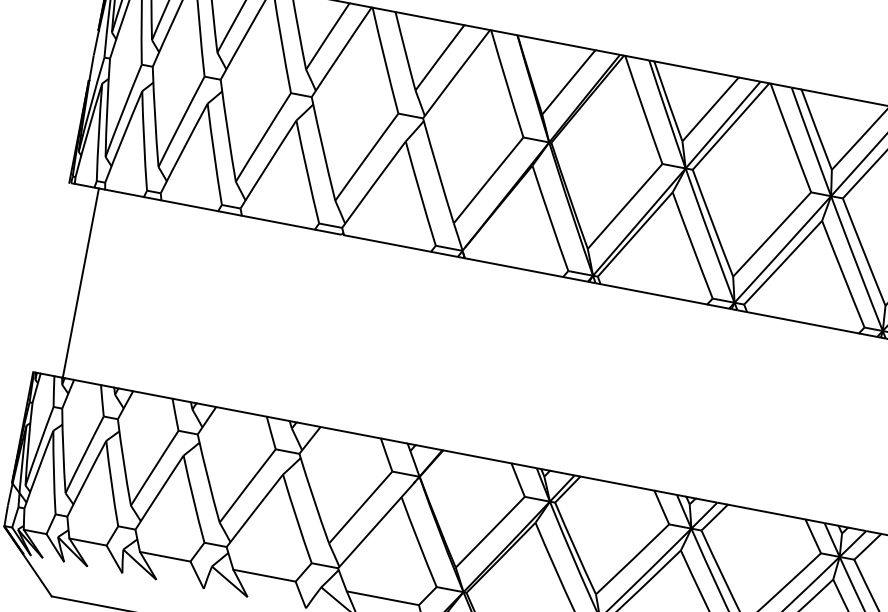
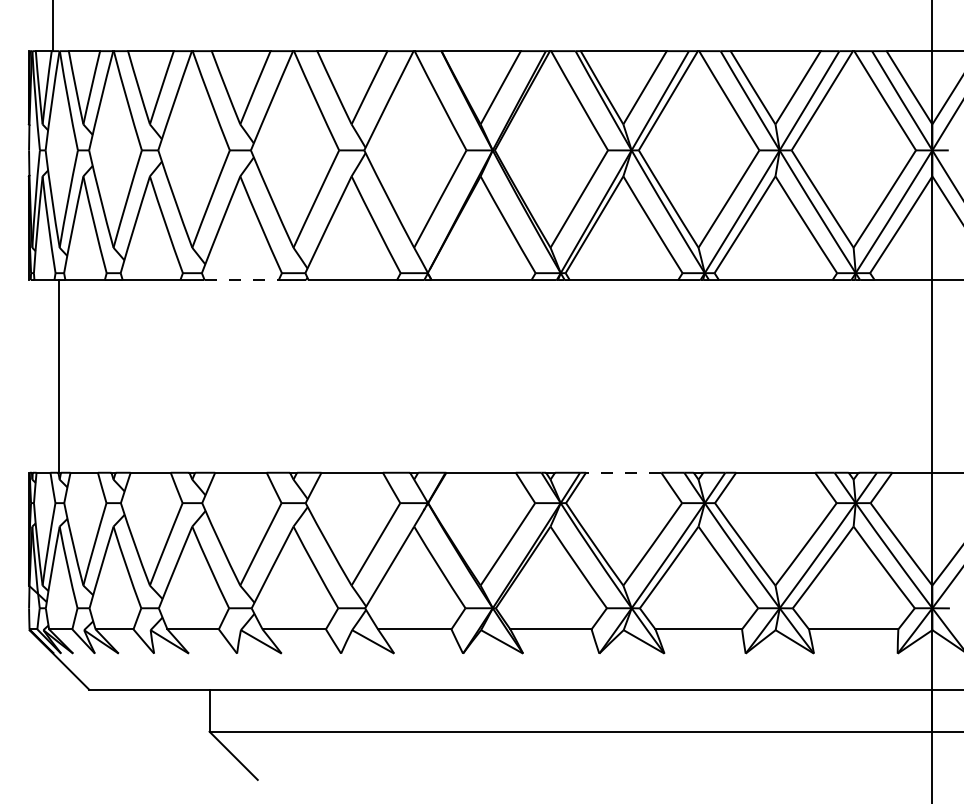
line: (279, 223) -> (242, 280), solid -> dashed
line: (617, 483) -> (623, 472), solid -> dashed

